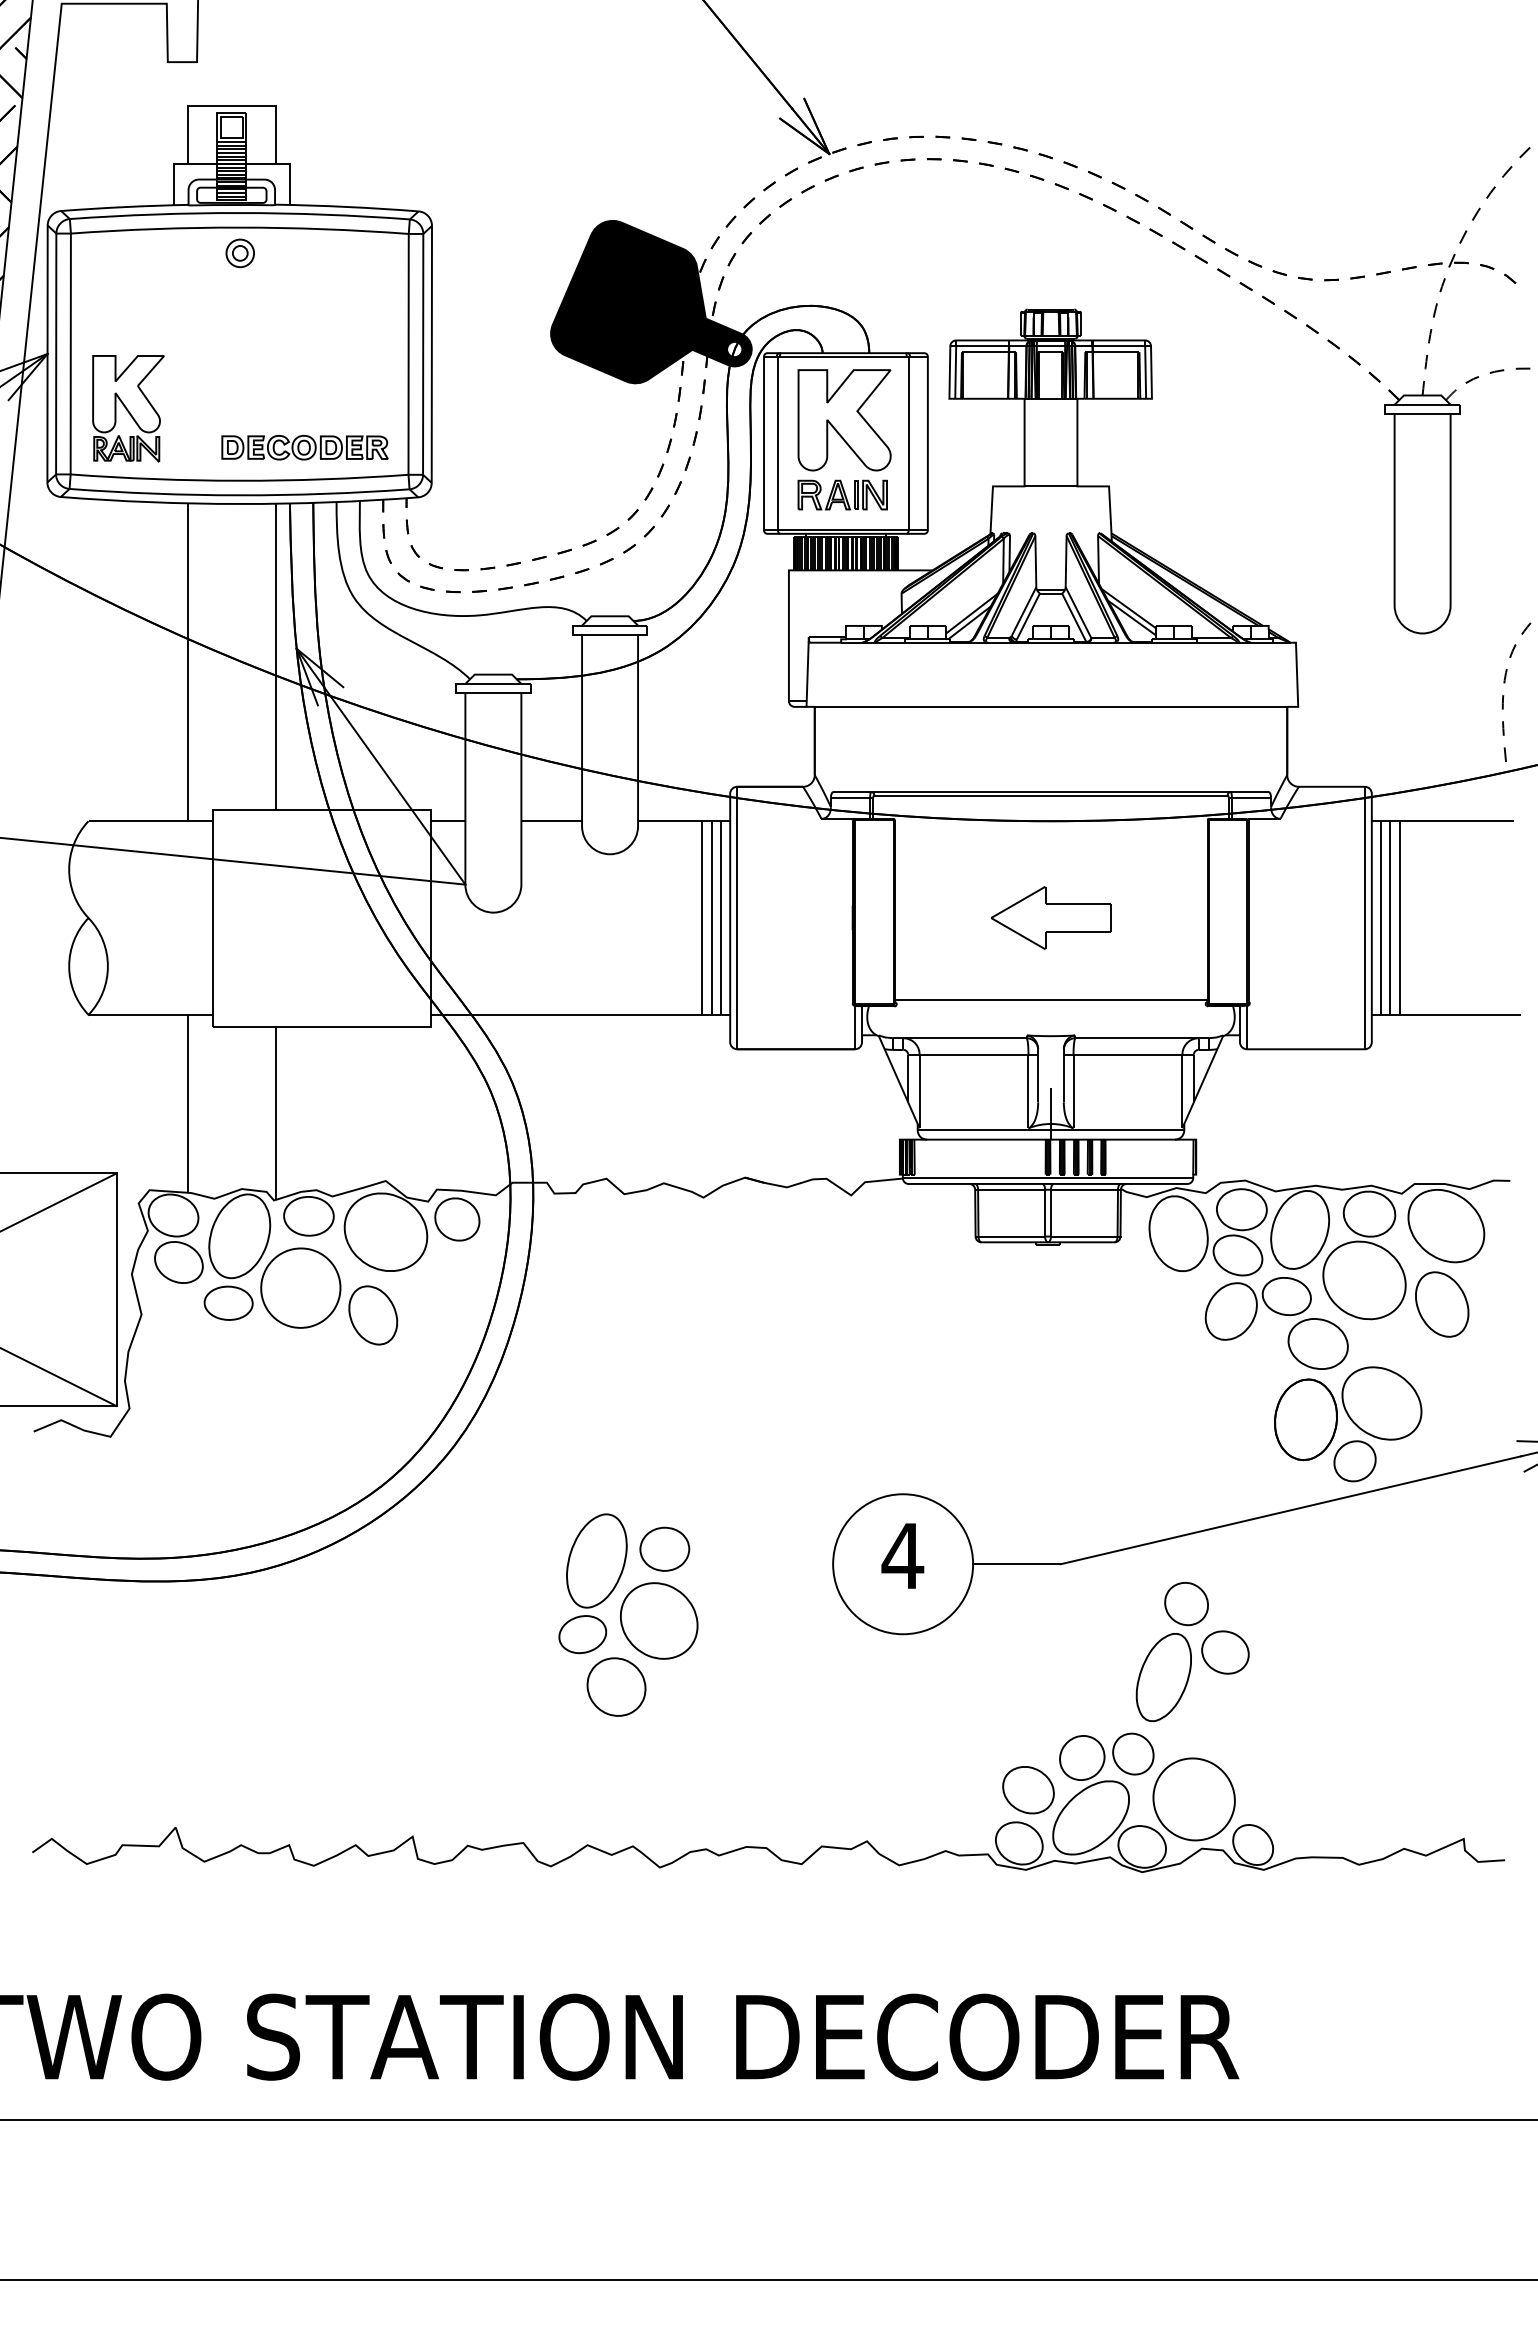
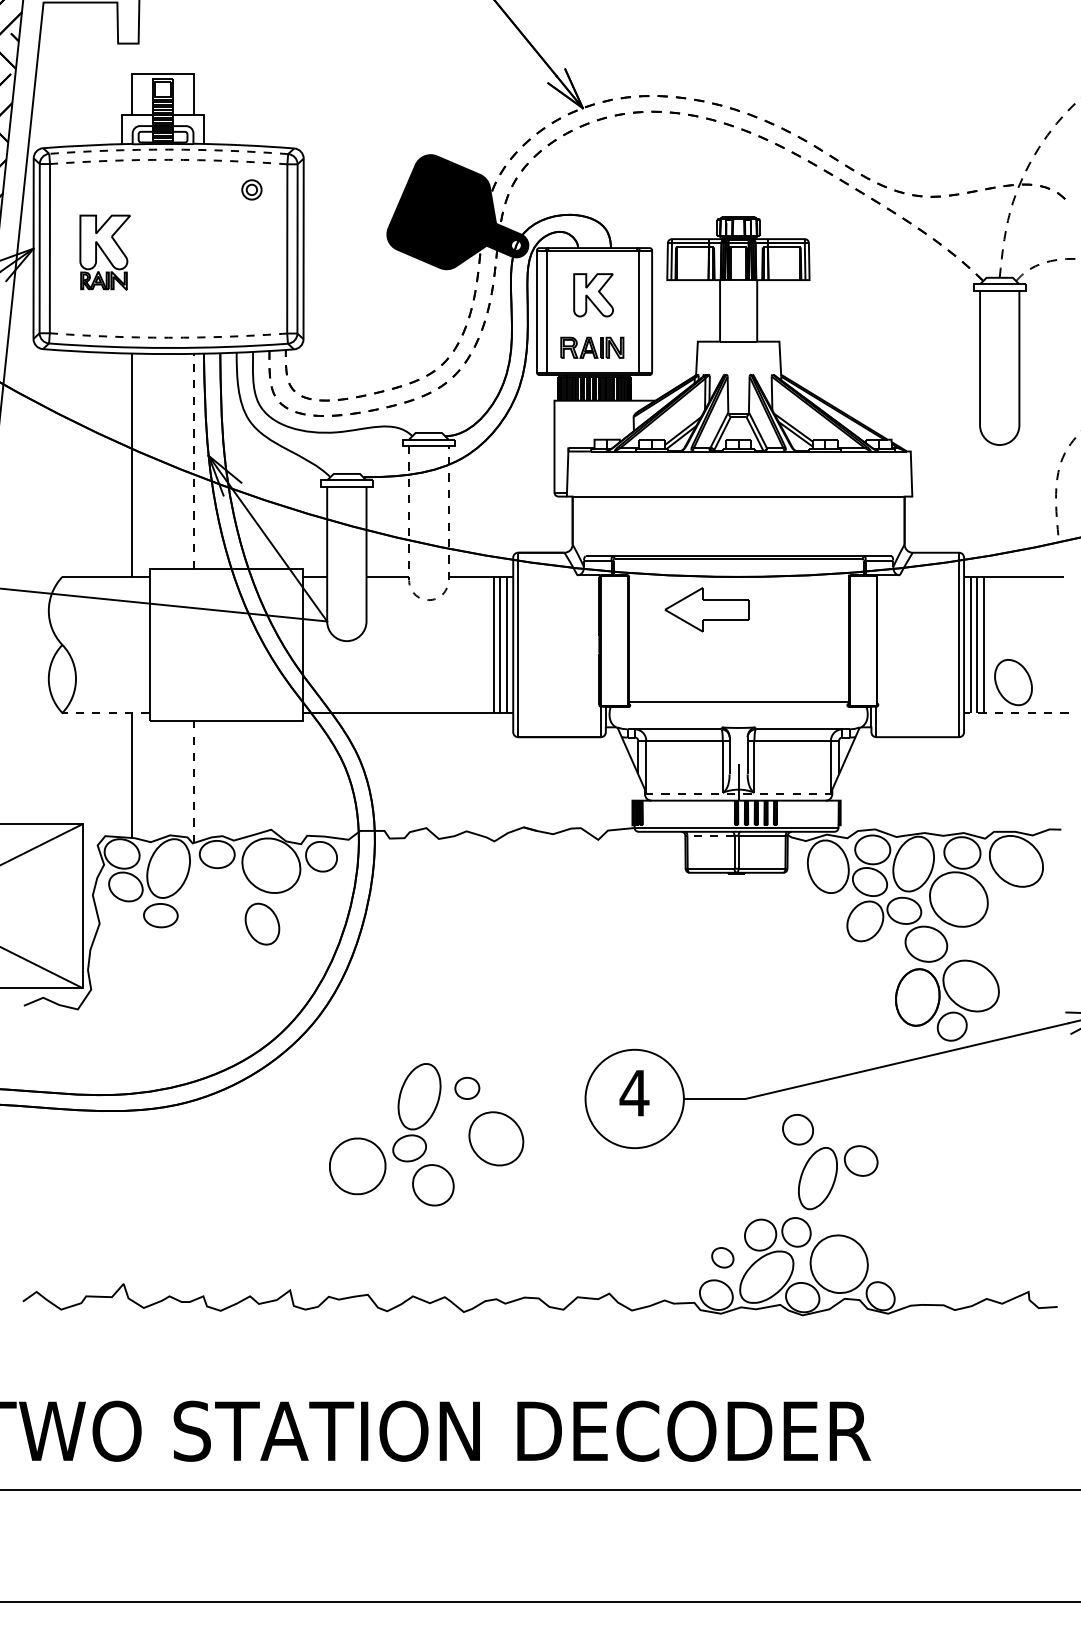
line: (239, 213) -> (168, 149), solid -> dashed
line: (239, 227) -> (168, 159), solid -> dashed
part: (239, 253) -> (251, 189), moved
part: (128, 408) -> (105, 252), moved
part: (844, 420) -> (593, 295), size x0.6
part: (304, 447) -> (214, 314), removed
line: (239, 480) -> (168, 337), solid -> dashed
line: (275, 656) -> (193, 461), solid -> dashed
line: (610, 854) -> (429, 600), solid -> dashed
part: (1051, 917) -> (707, 609), moved
line: (150, 1014) -> (105, 712), solid -> dashed
line: (1445, 1014) -> (1015, 712), solid -> dashed
line: (275, 1113) -> (193, 782), solid -> dashed
line: (1051, 1130) -> (738, 794), solid -> dashed
line: (1011, 1189) -> (710, 835), solid -> dashed
part: (300, 1287) -> (357, 1165), moved
part: (1442, 1304) -> (1013, 682), moved
part: (664, 1548) -> (467, 1087), size x0.7
part: (1186, 1604) -> (798, 1130), moved
part: (659, 1620) -> (496, 1138), moved
part: (1028, 1790) -> (722, 1257), size x0.6

